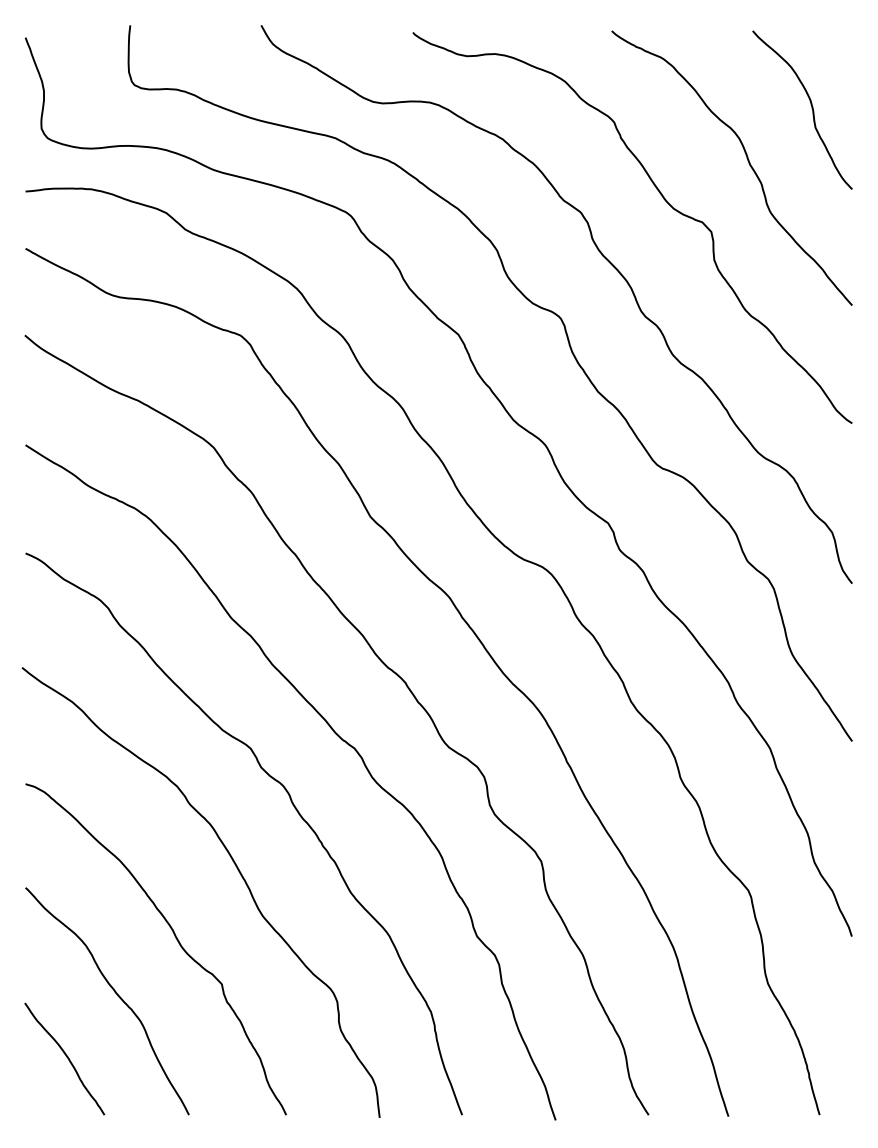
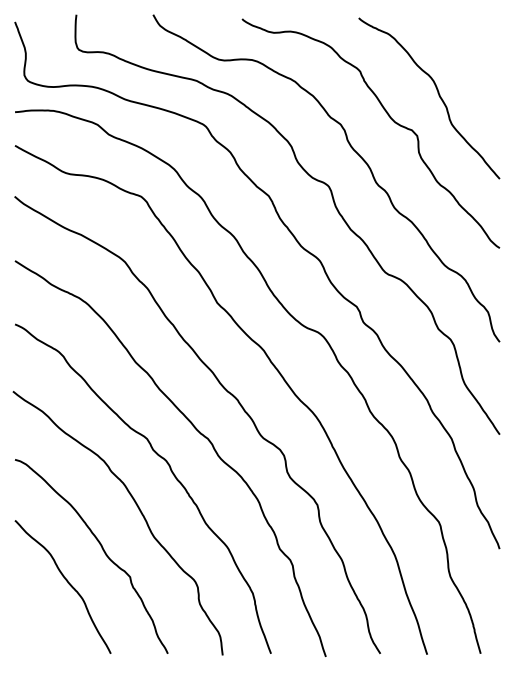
curve: (810, 108) -> (475, 63), removed
curve: (65, 1056) -> (38, 619), removed

